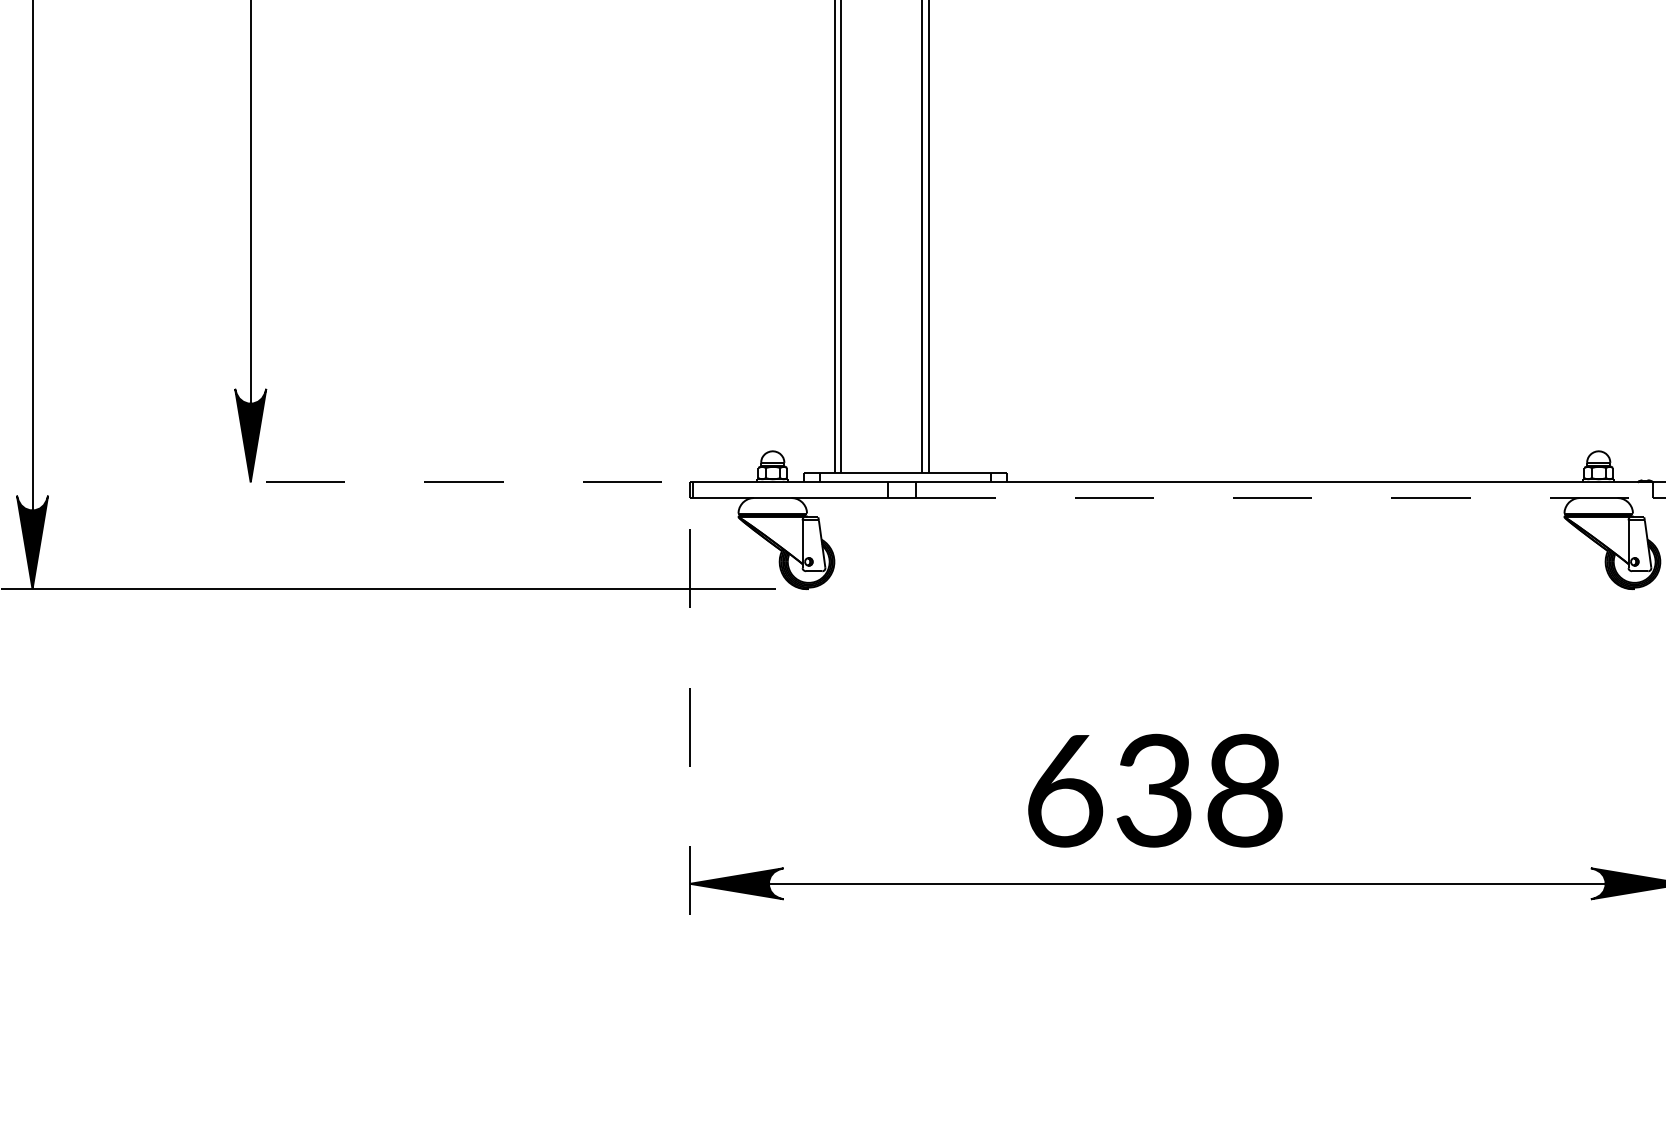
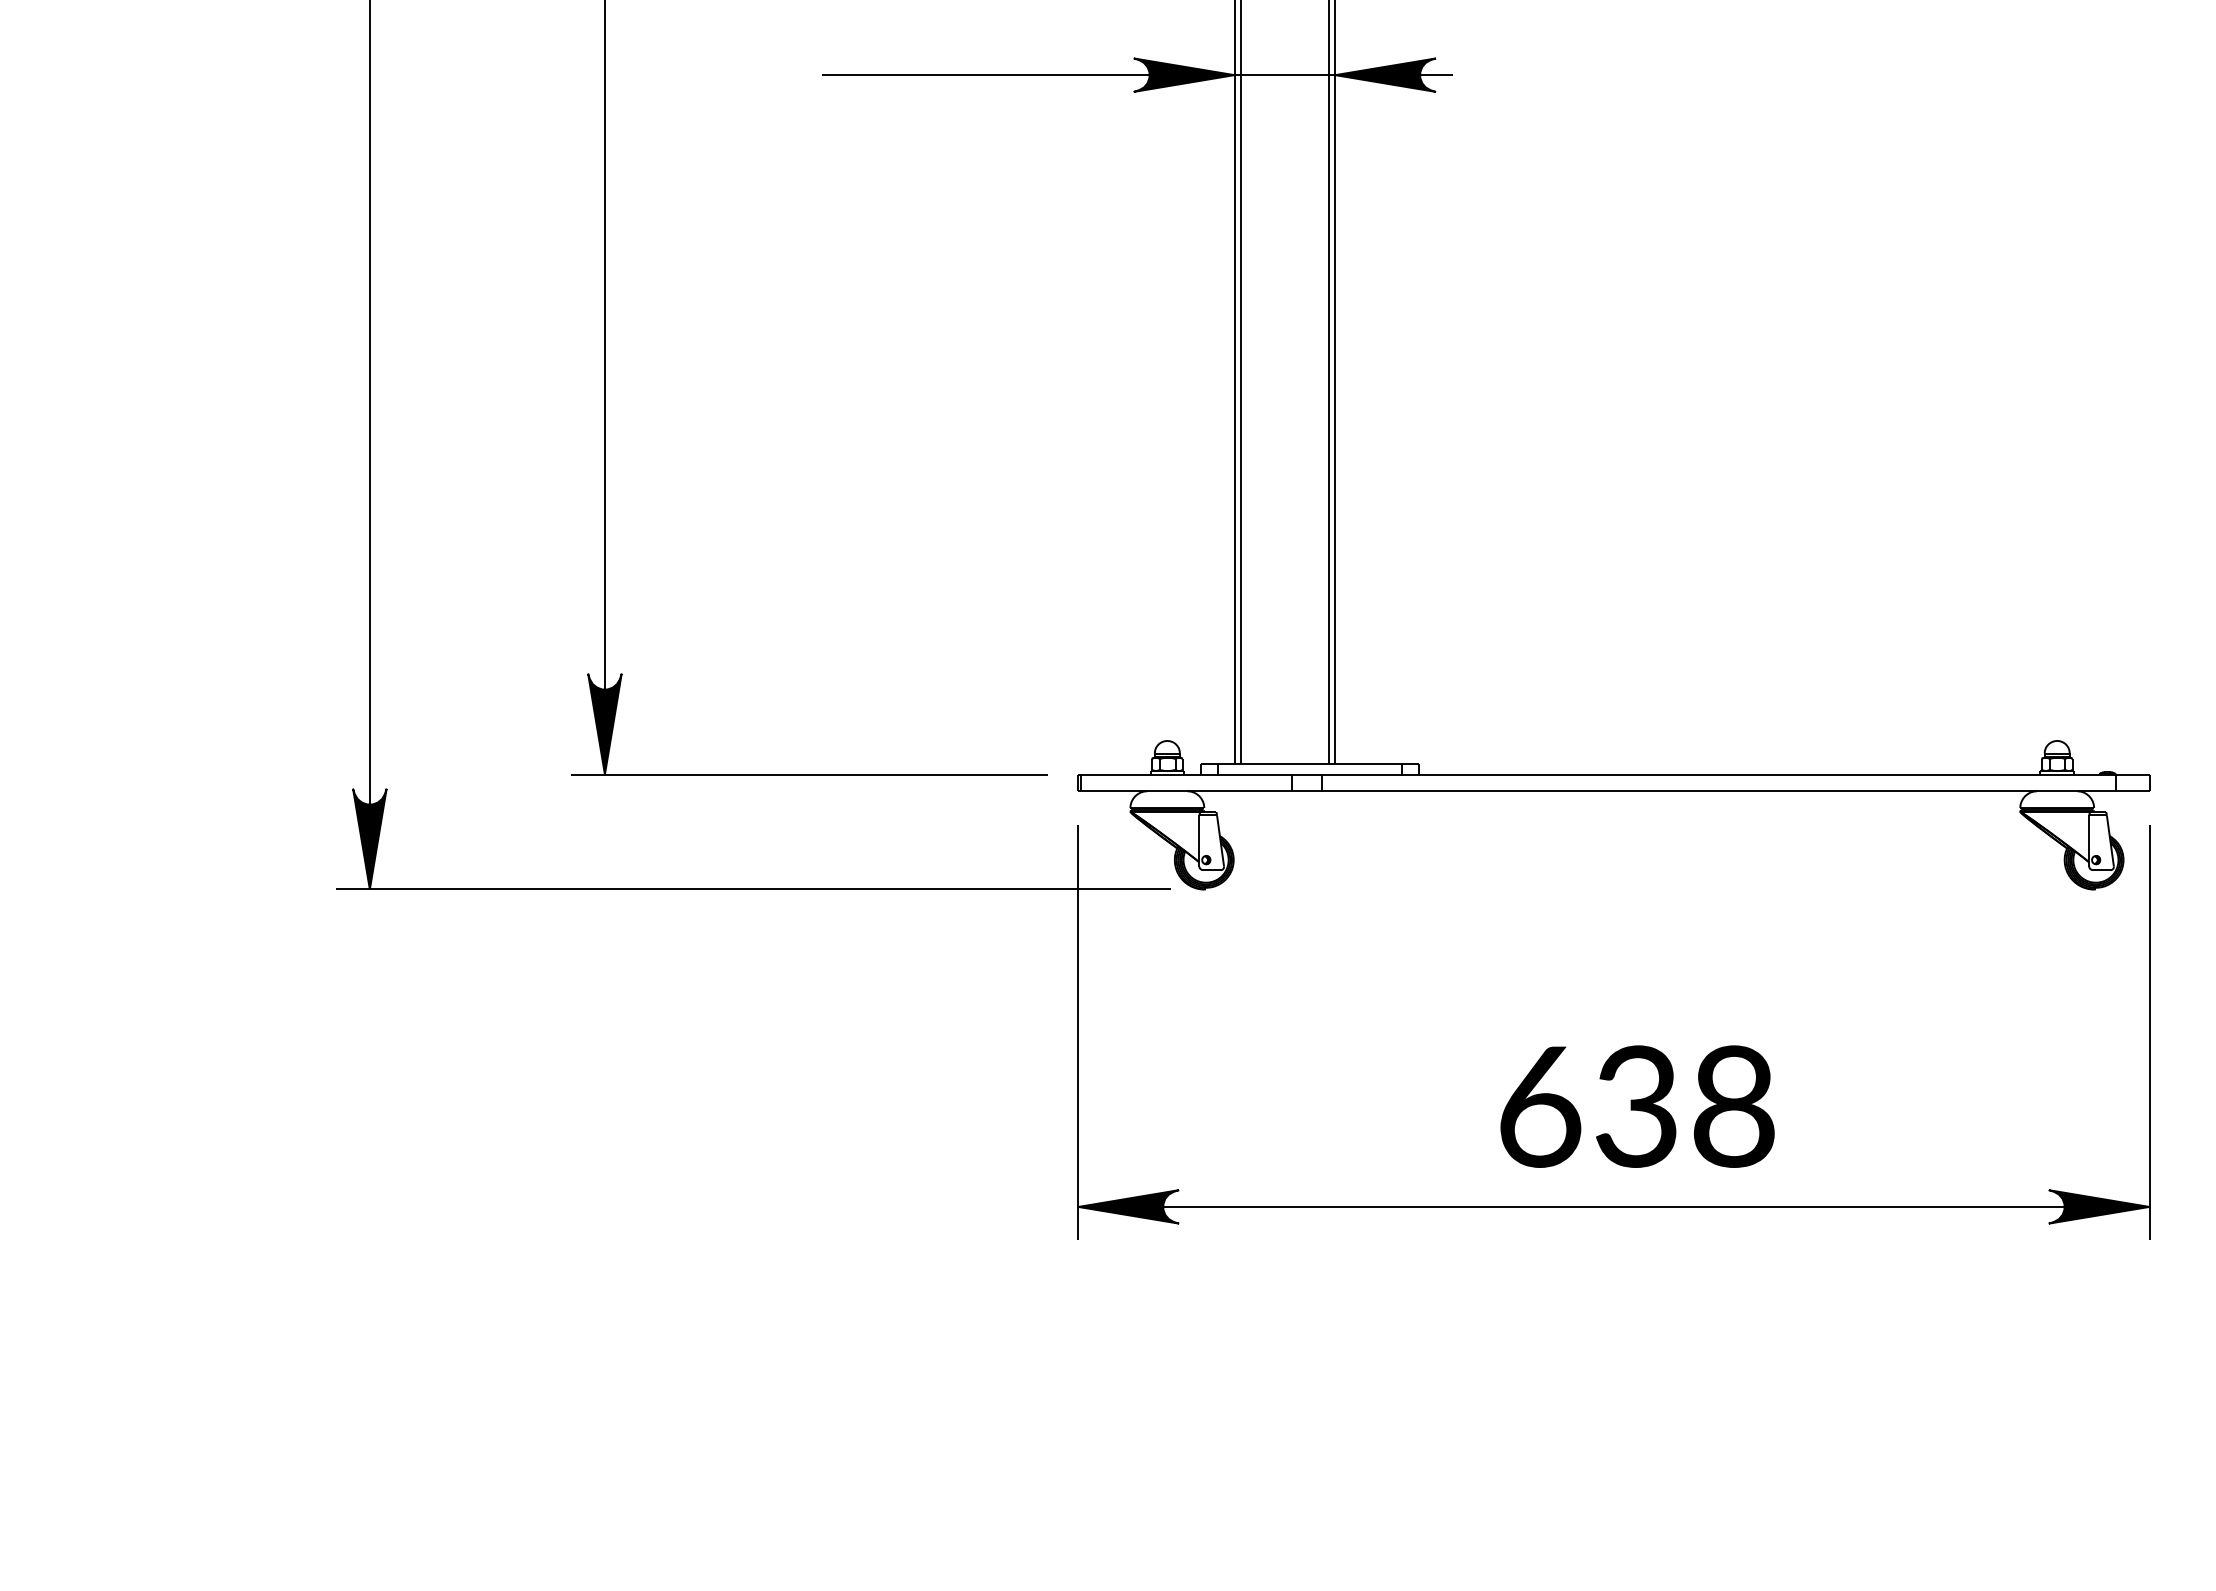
line: (440, 482) -> (809, 774), dashed -> solid
line: (1285, 498) -> (1719, 791), dashed -> solid
line: (690, 721) -> (1078, 1032), dashed -> solid
text: (1155, 790) -> (1637, 1106), moved

